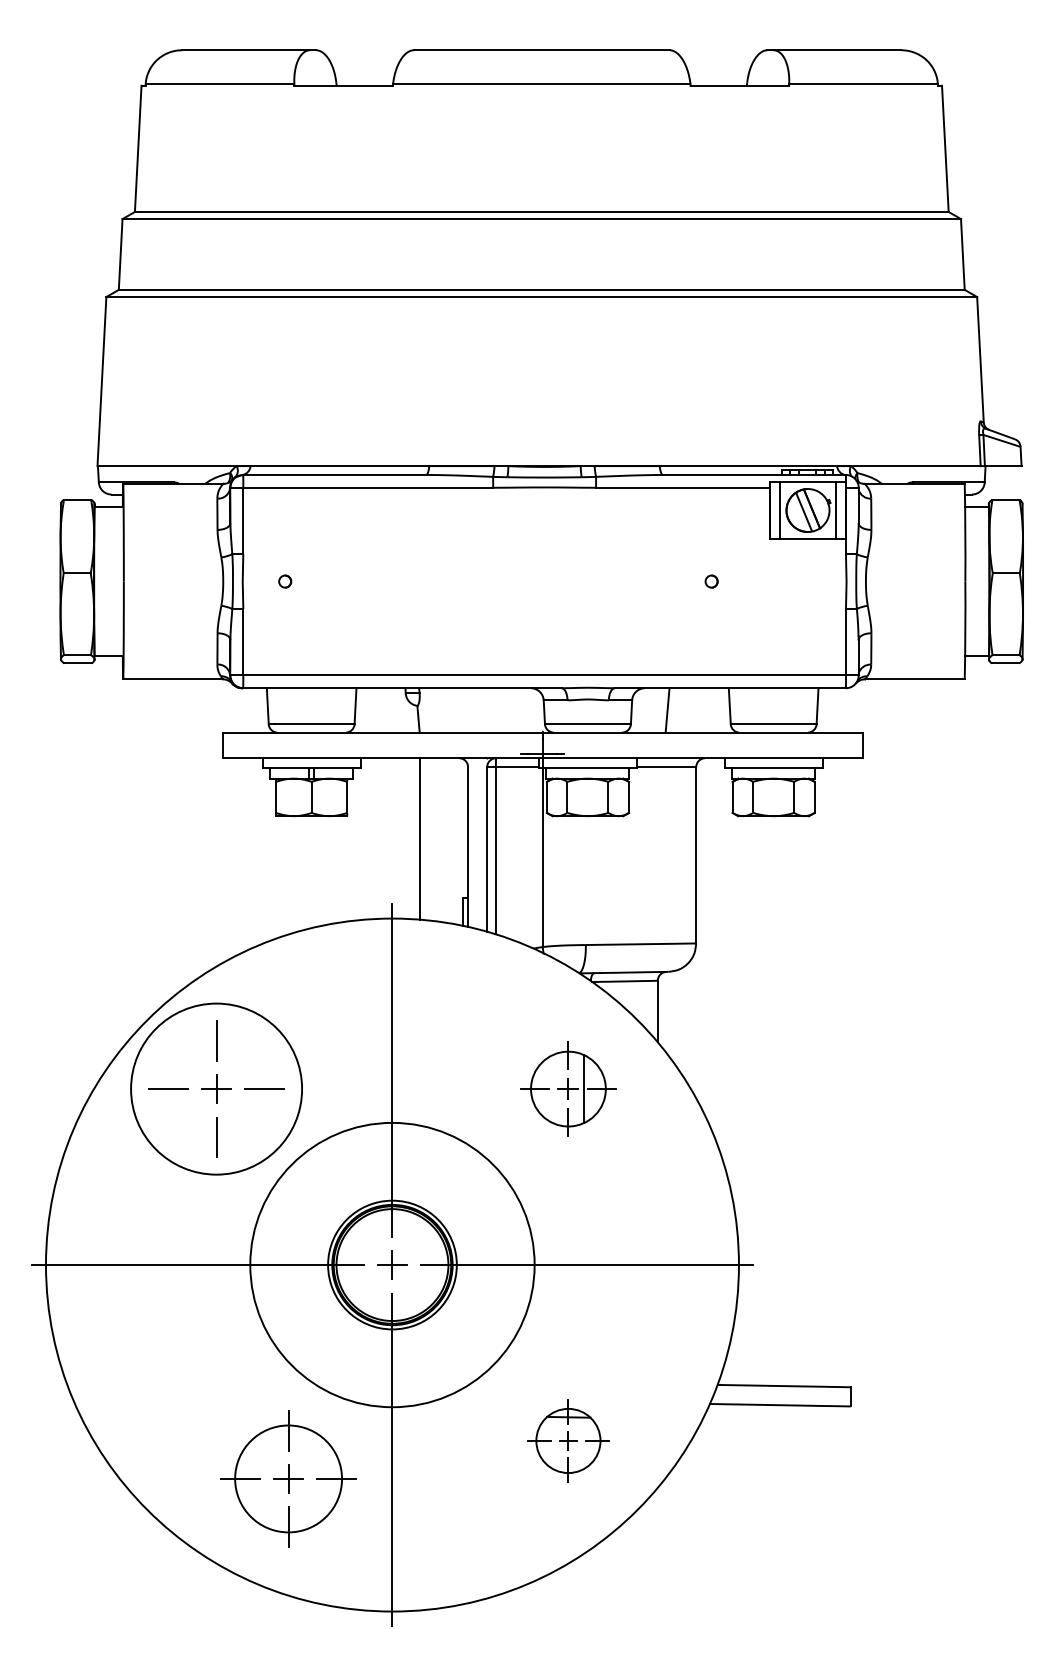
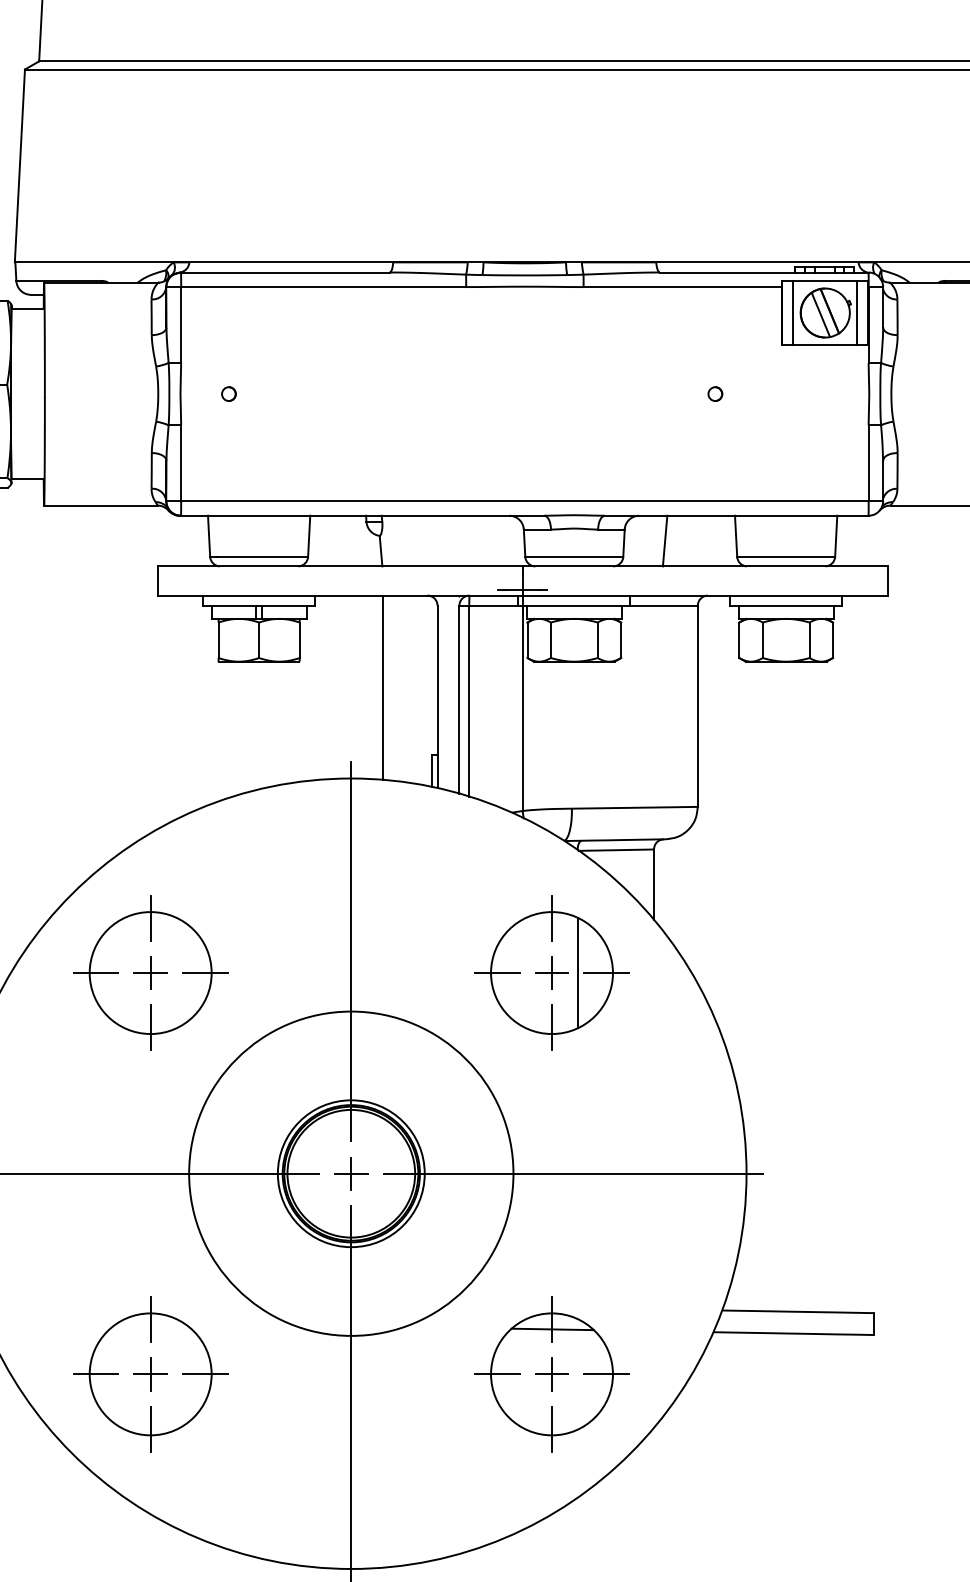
circle: (216, 1088) -> (150, 972), size x0.62
part: (568, 1088) -> (552, 972), size x1.43
part: (568, 1440) -> (552, 1373), size x1.67
part: (288, 1478) -> (150, 1373), moved

